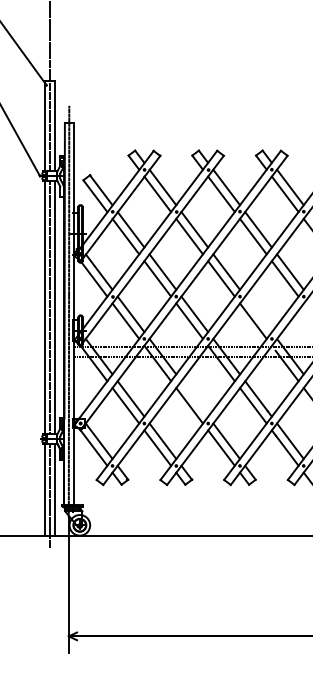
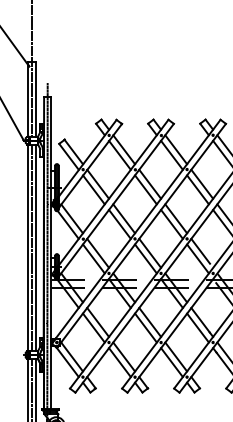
line: (256, 311) -> (200, 251), added
line: (194, 398) -> (149, 322), added

